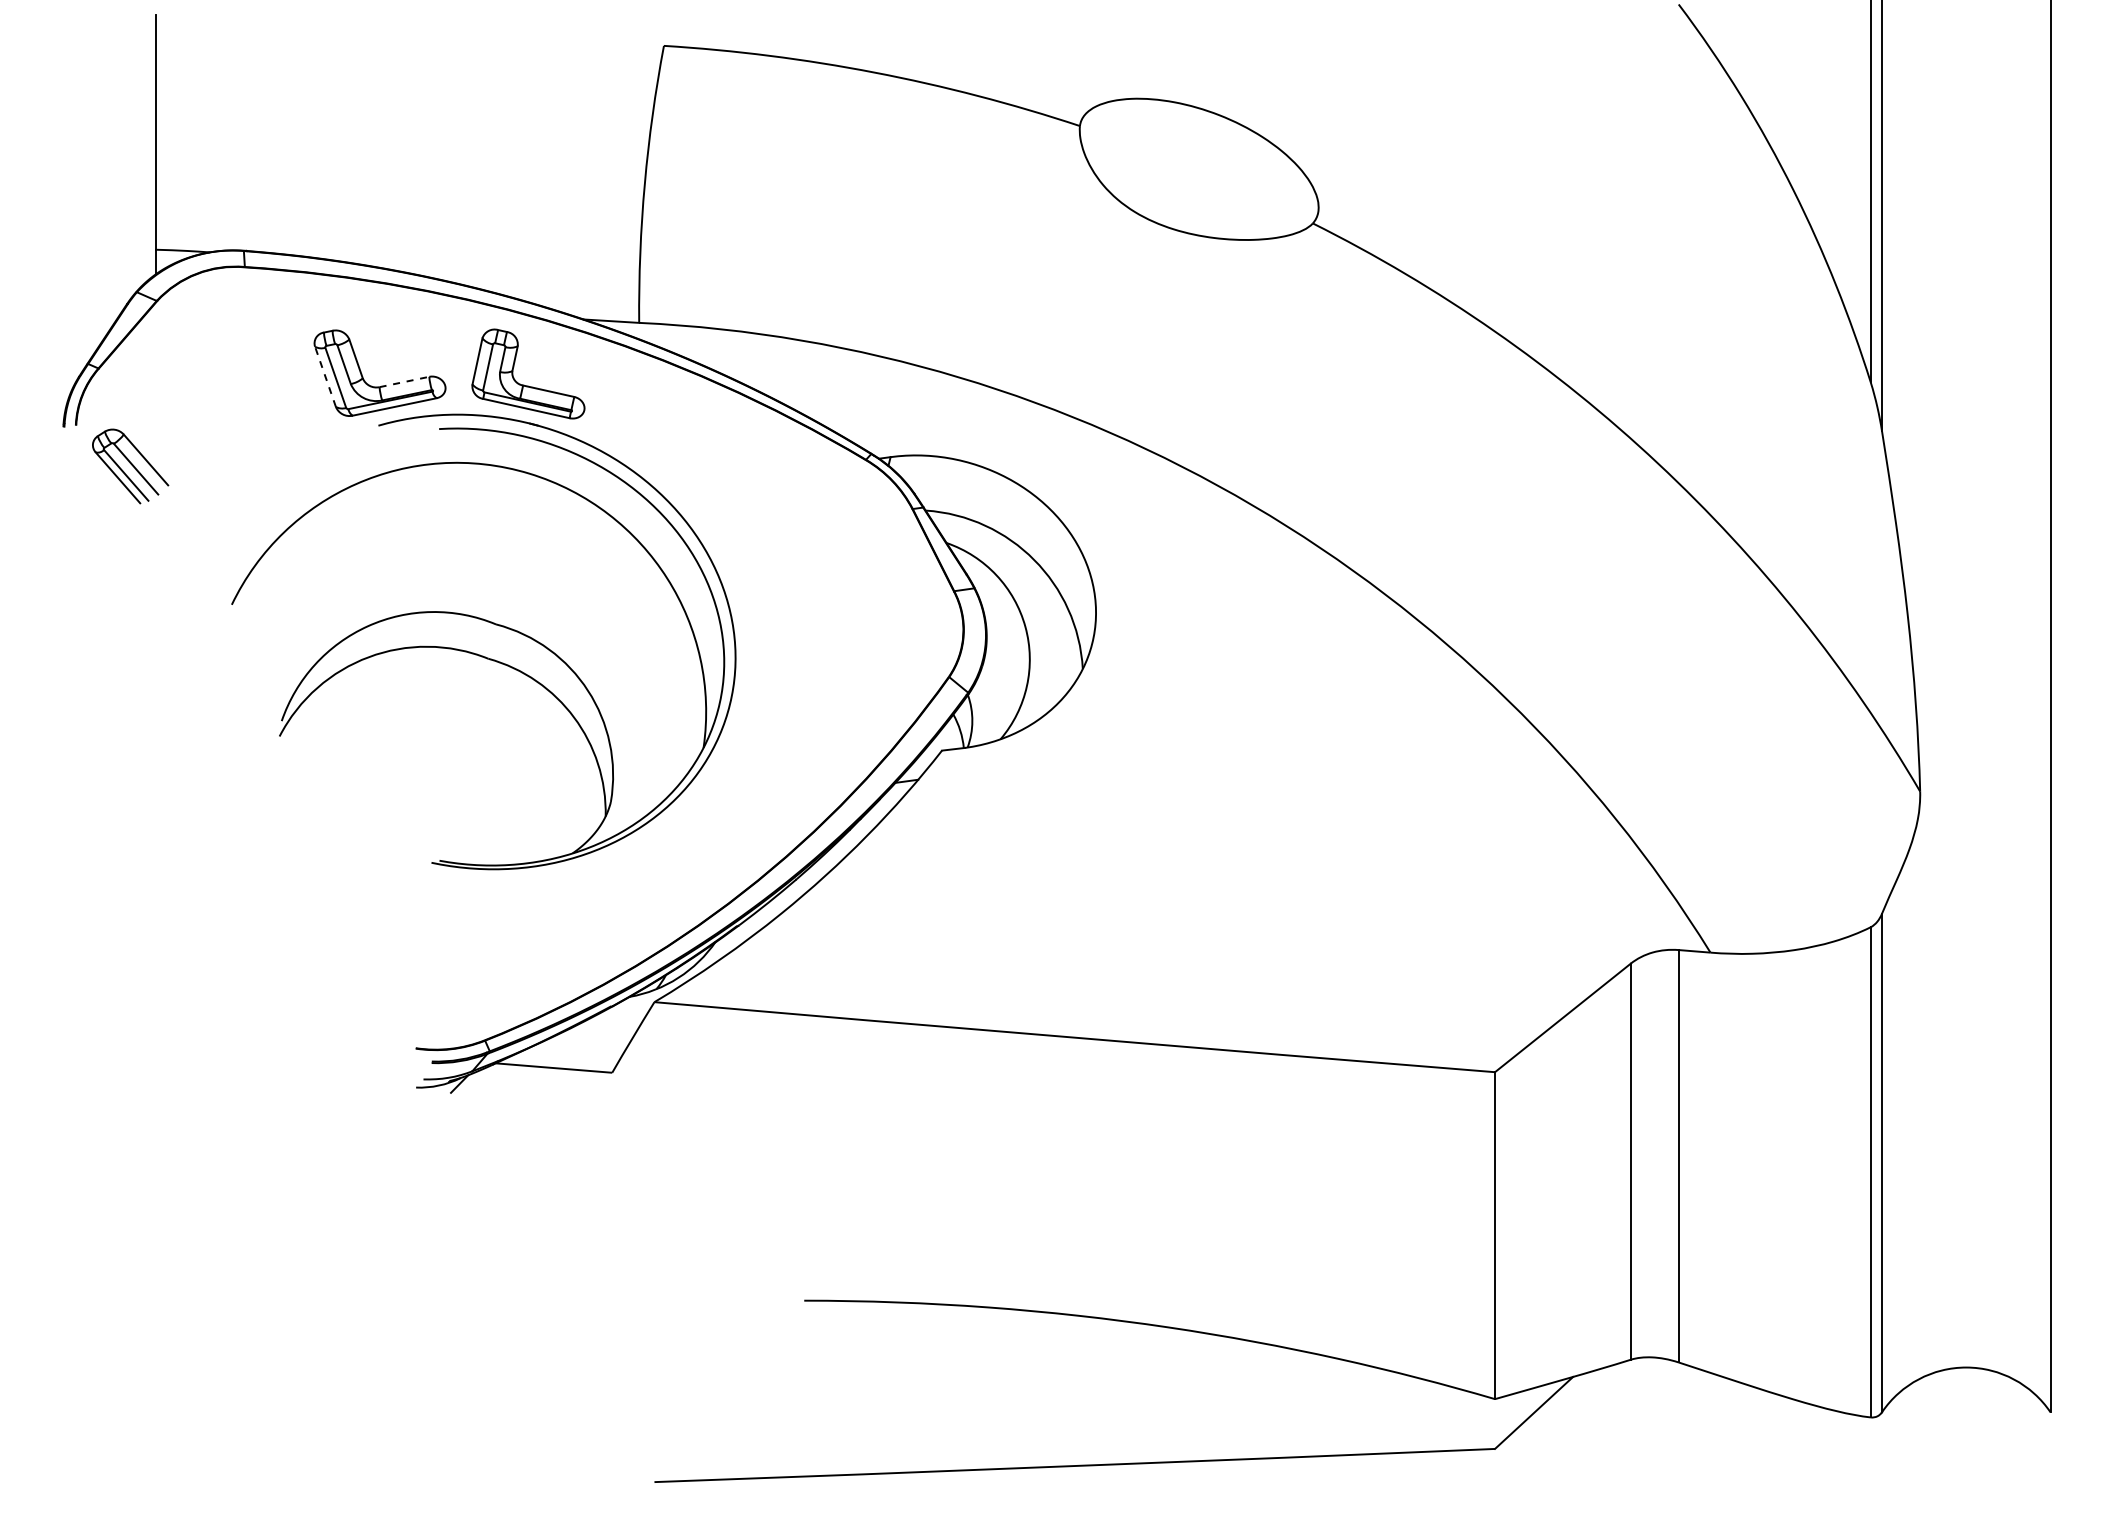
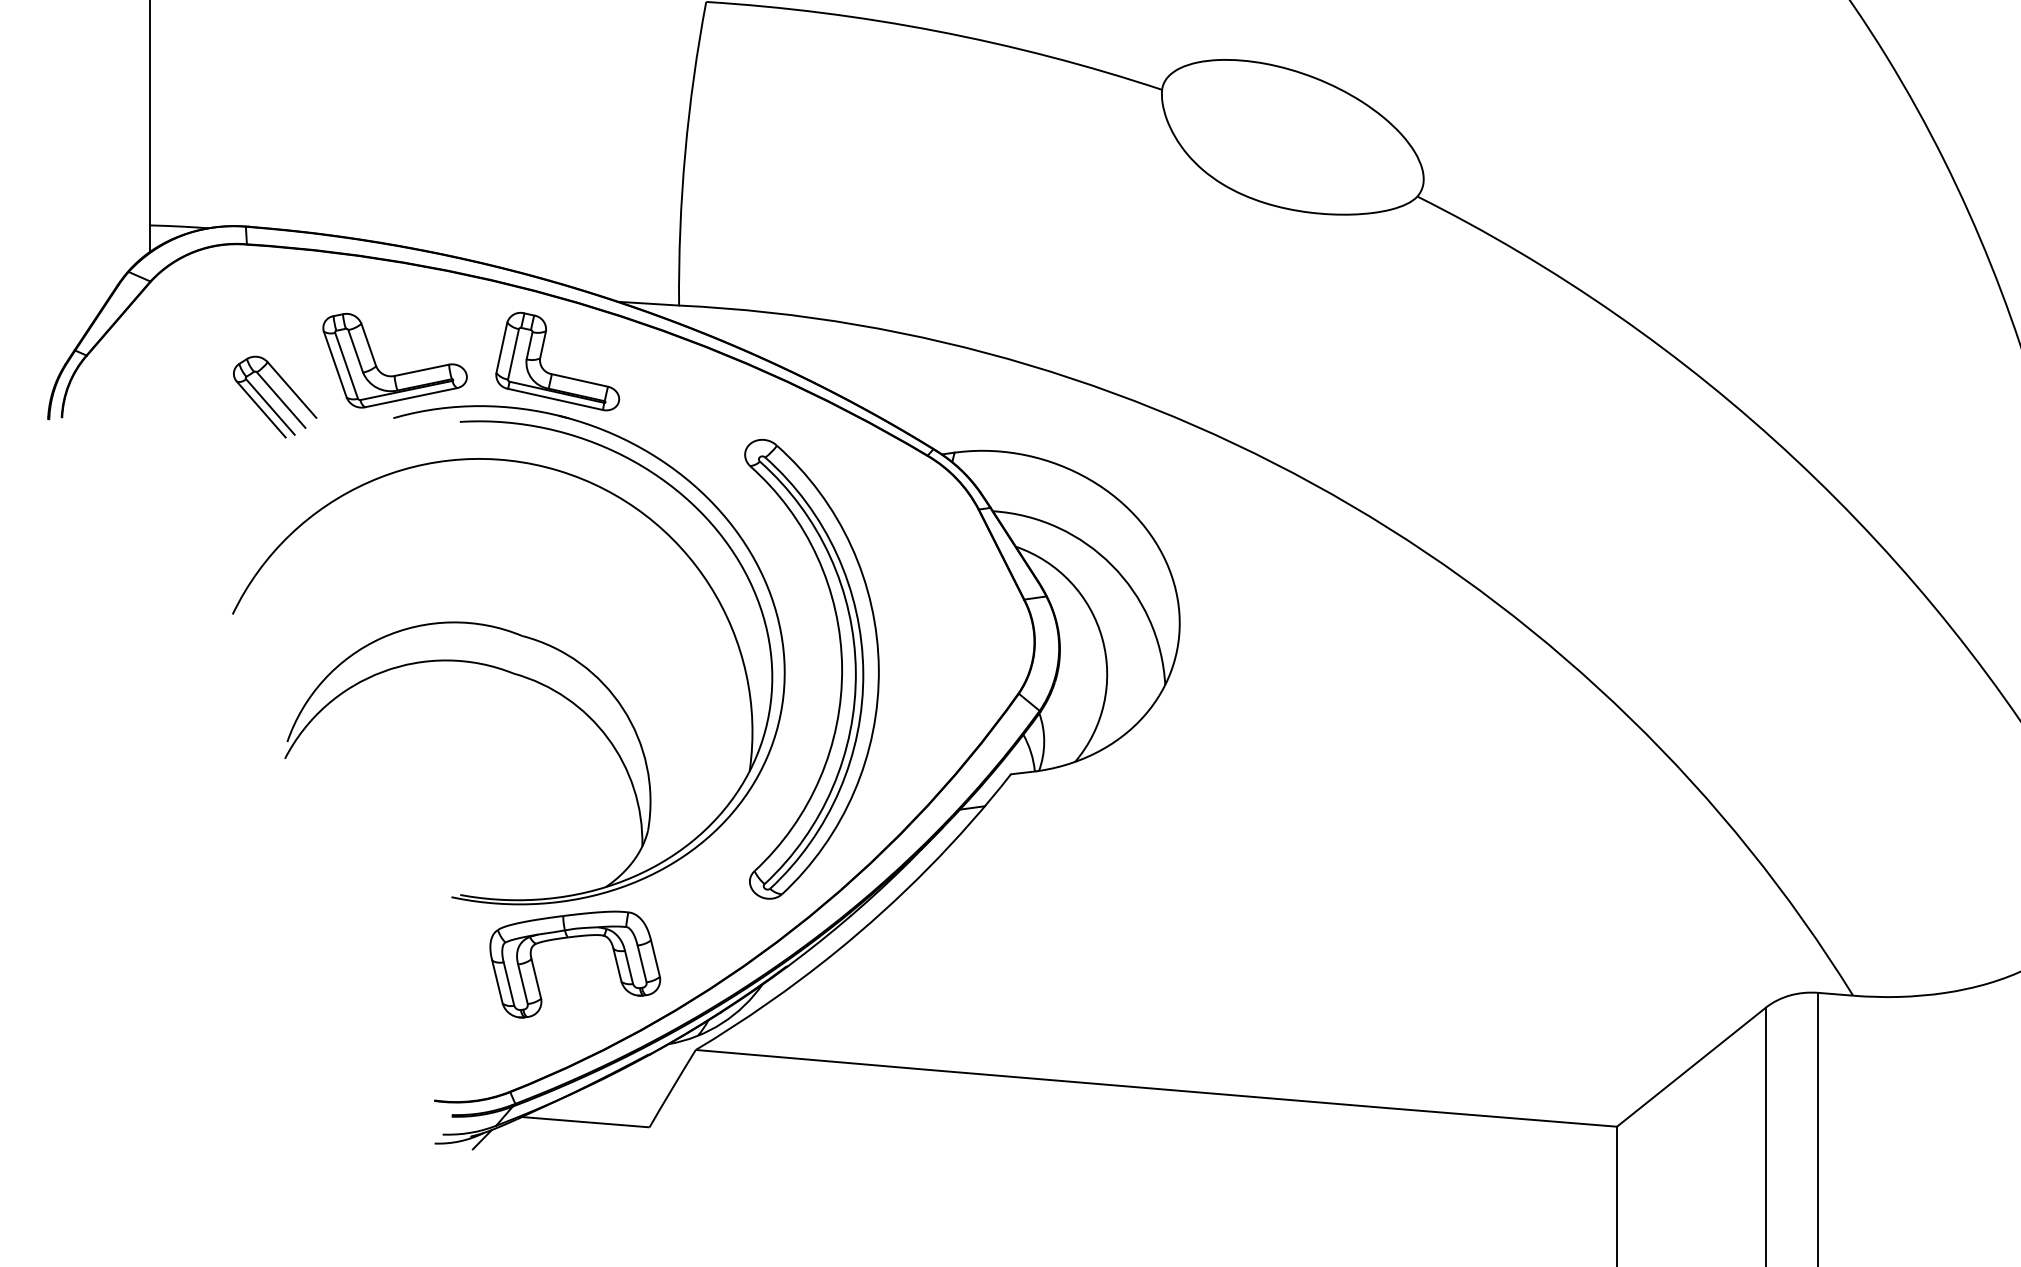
line: (325, 376) -> (335, 364), dashed -> solid
line: (404, 381) -> (421, 369), dashed -> solid
part: (130, 466) -> (275, 397), moved
part: (786, 647) -> (840, 661), added
part: (540, 900) -> (570, 938), added

